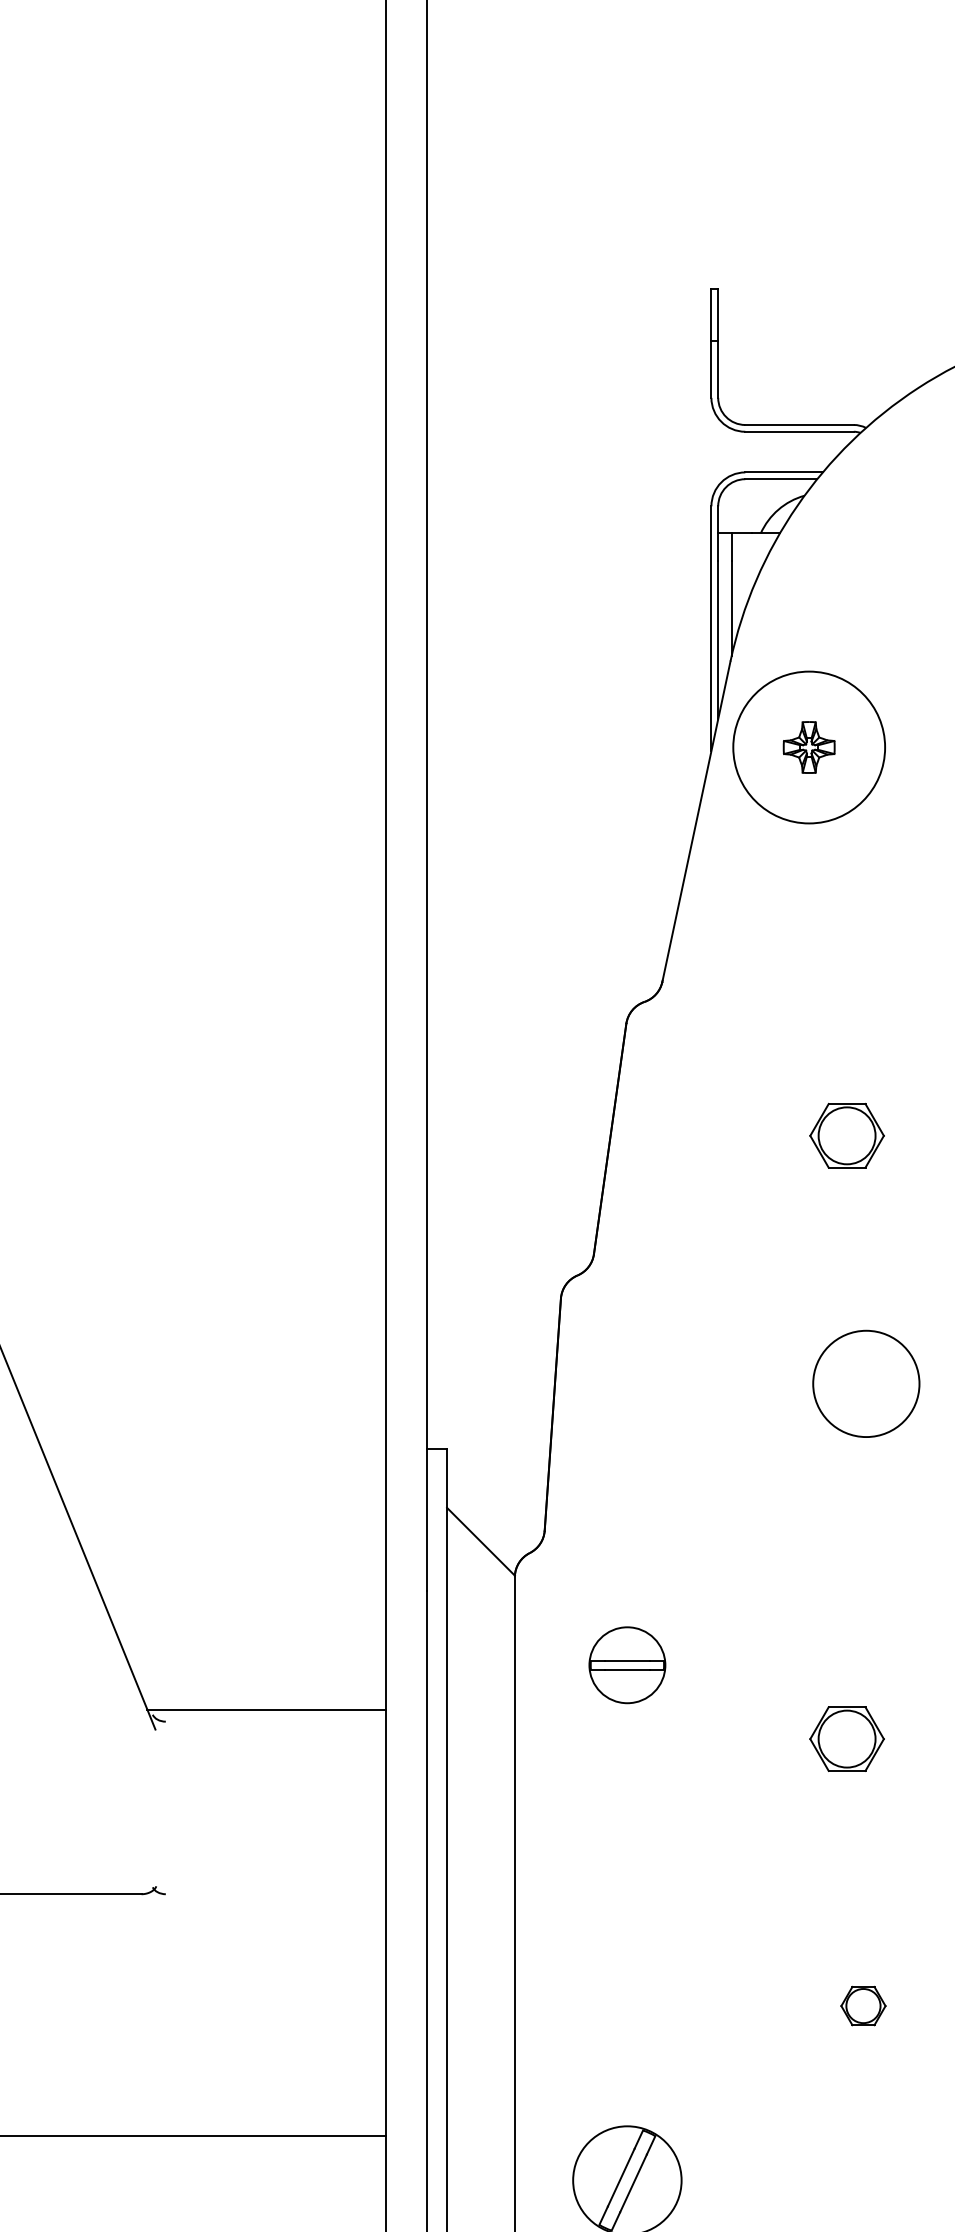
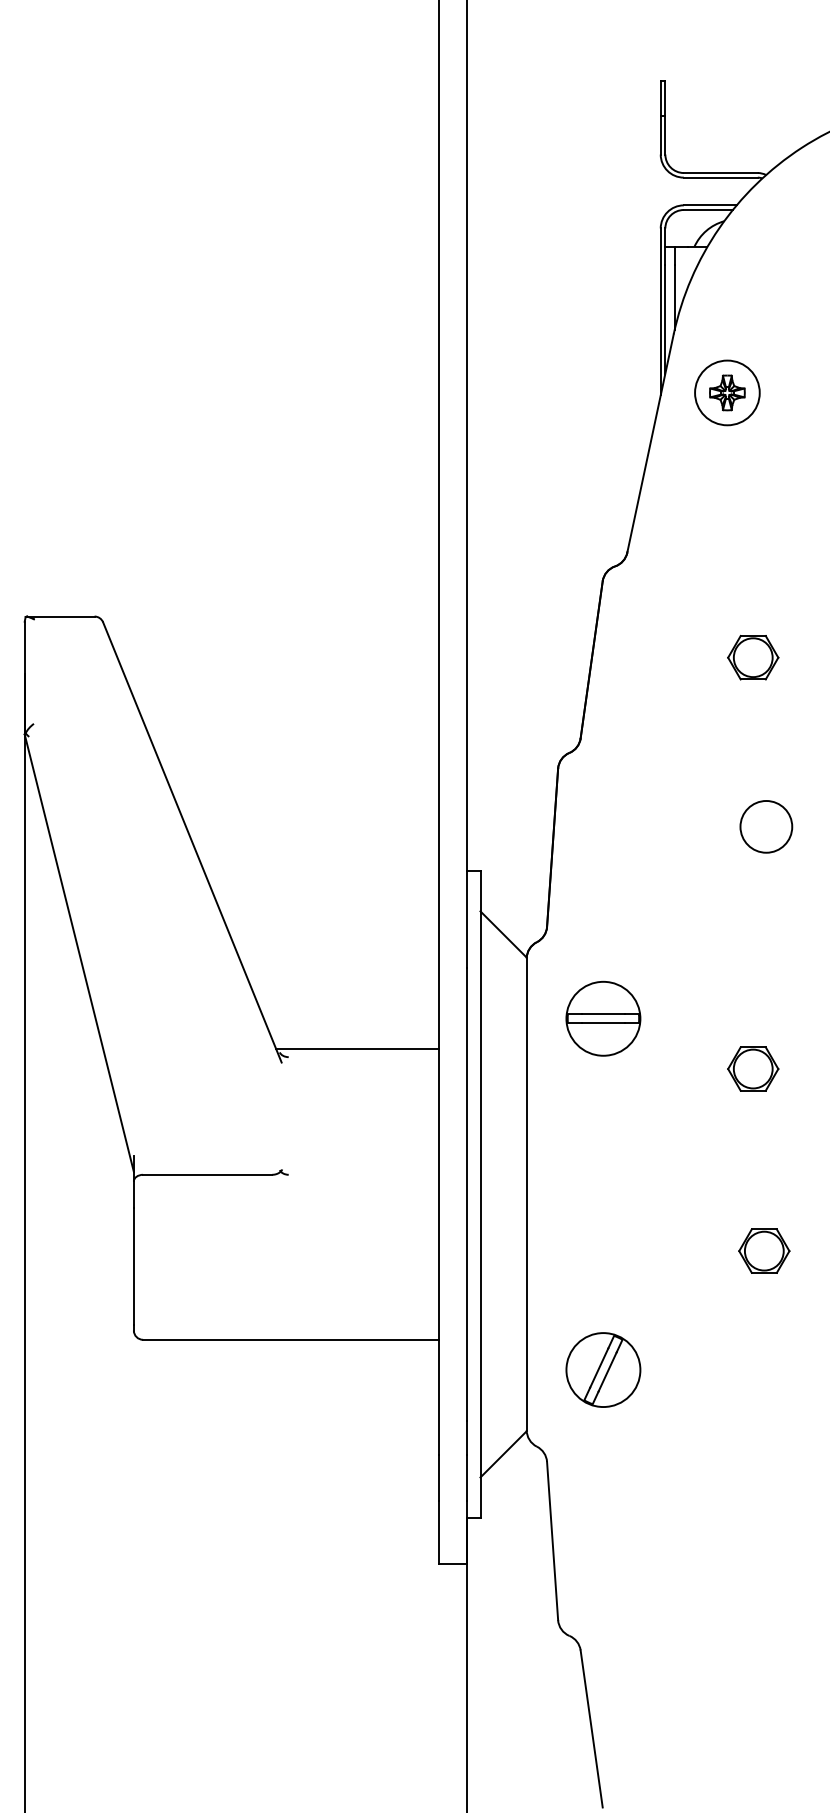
circle: (809, 746) -> (727, 392), size x0.62
circle: (866, 1383) -> (766, 826), size x0.71
part: (627, 1664) -> (603, 1018), size x1.43
part: (863, 2005) -> (764, 1250), size x1.67

